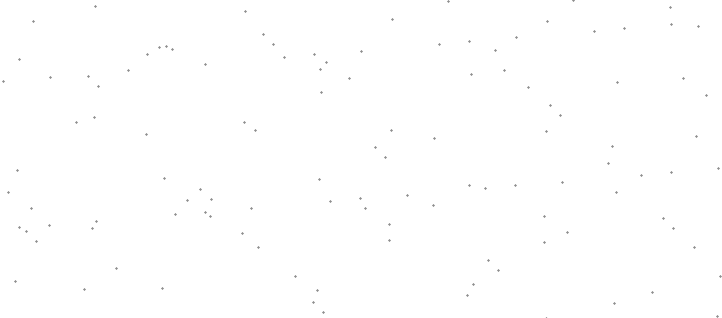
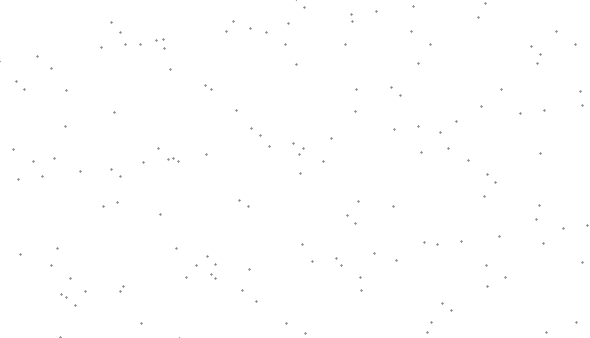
part: (166, 47) -> (173, 159), moved

